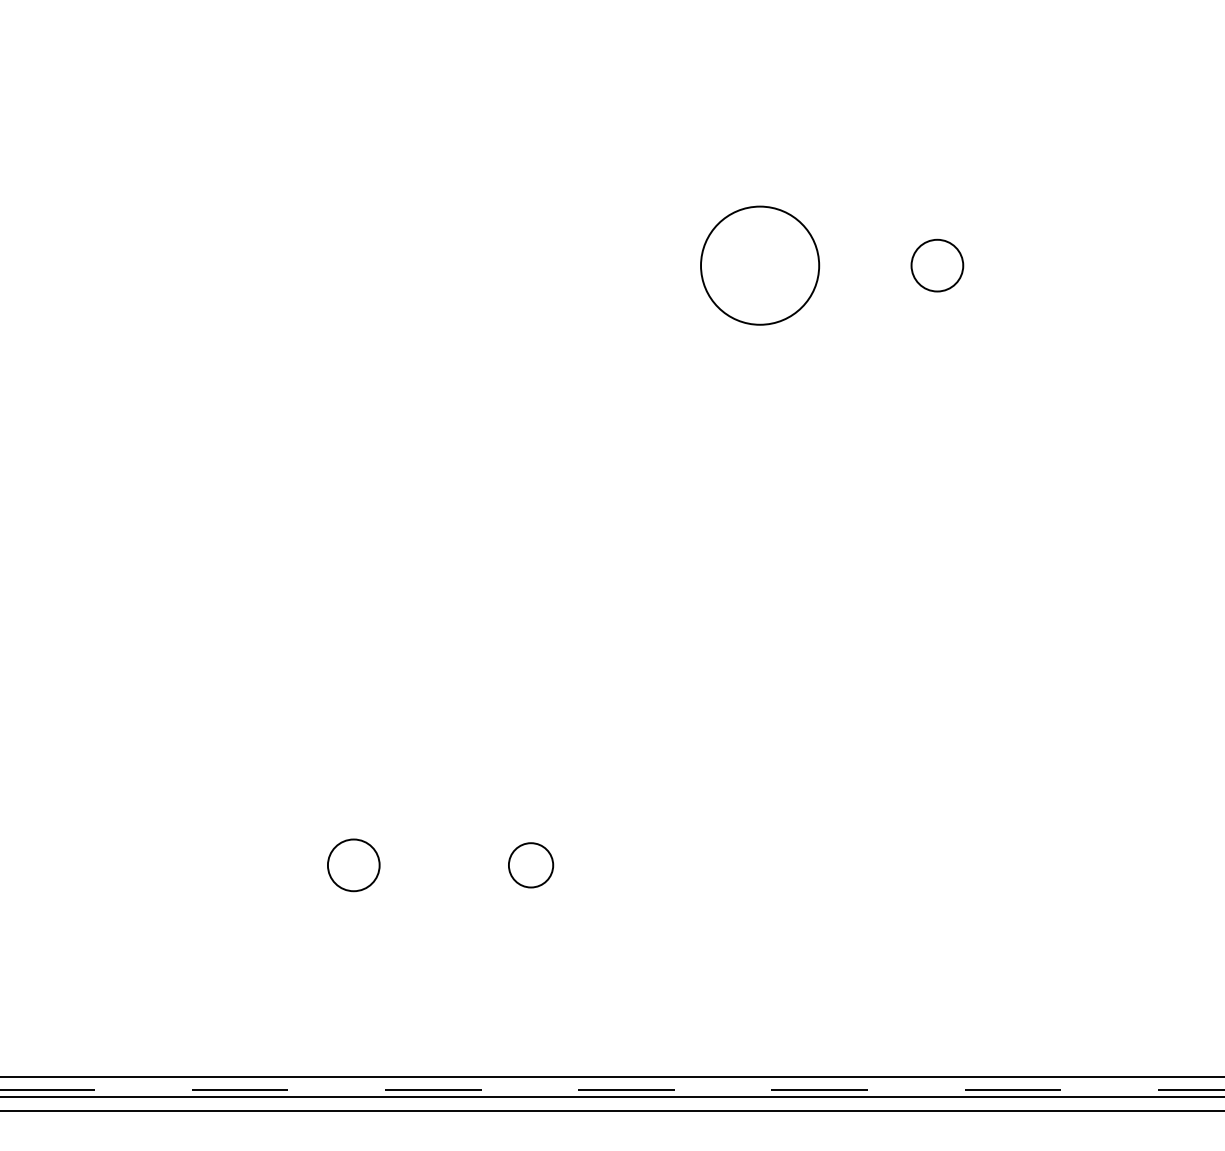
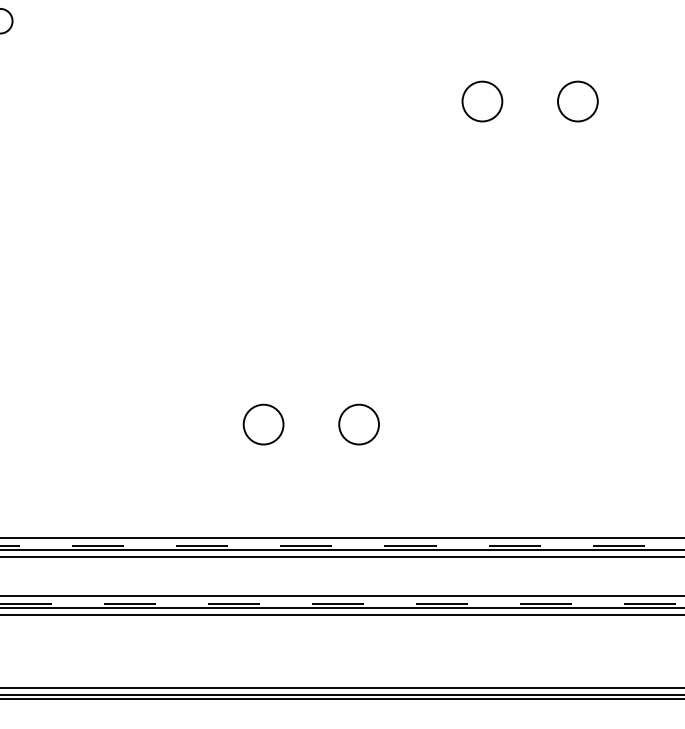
circle: (760, 265) -> (482, 101), size x0.62
circle: (936, 265) -> (577, 101), size x1.43
circle: (353, 865) -> (263, 424), size x1.43
circle: (530, 865) -> (358, 424), size x1.67

